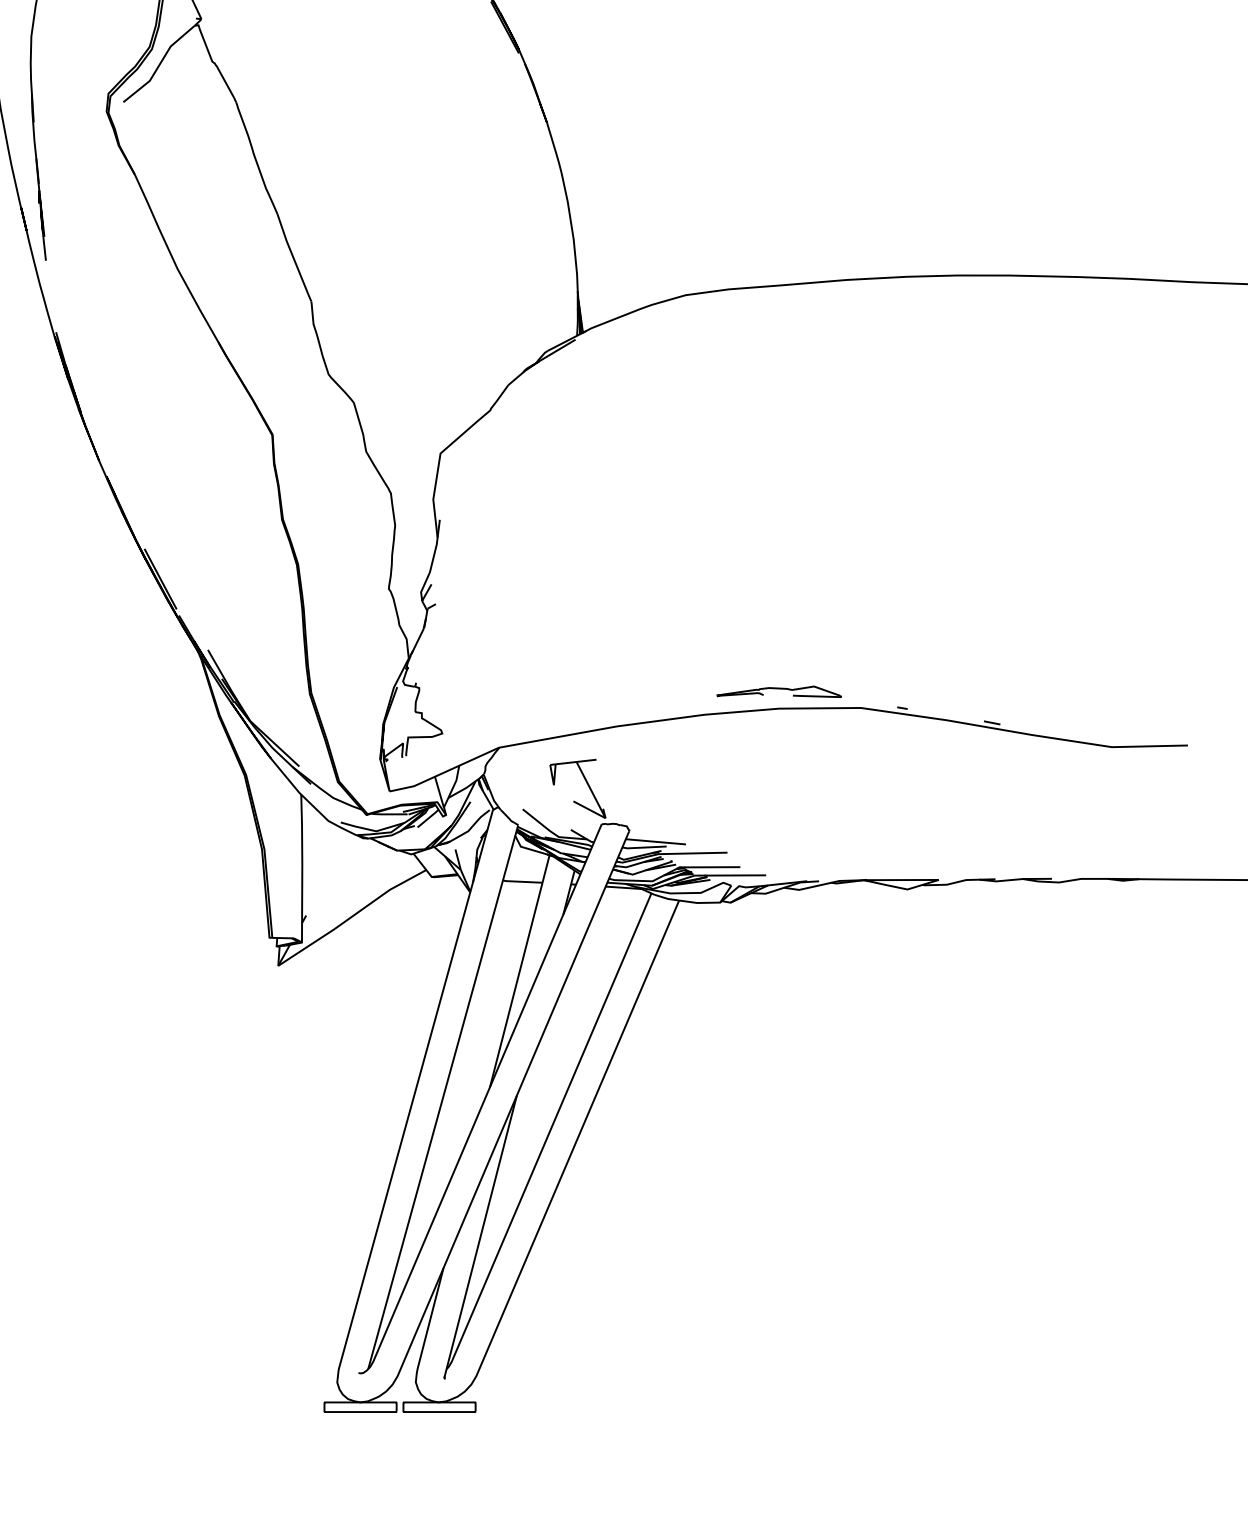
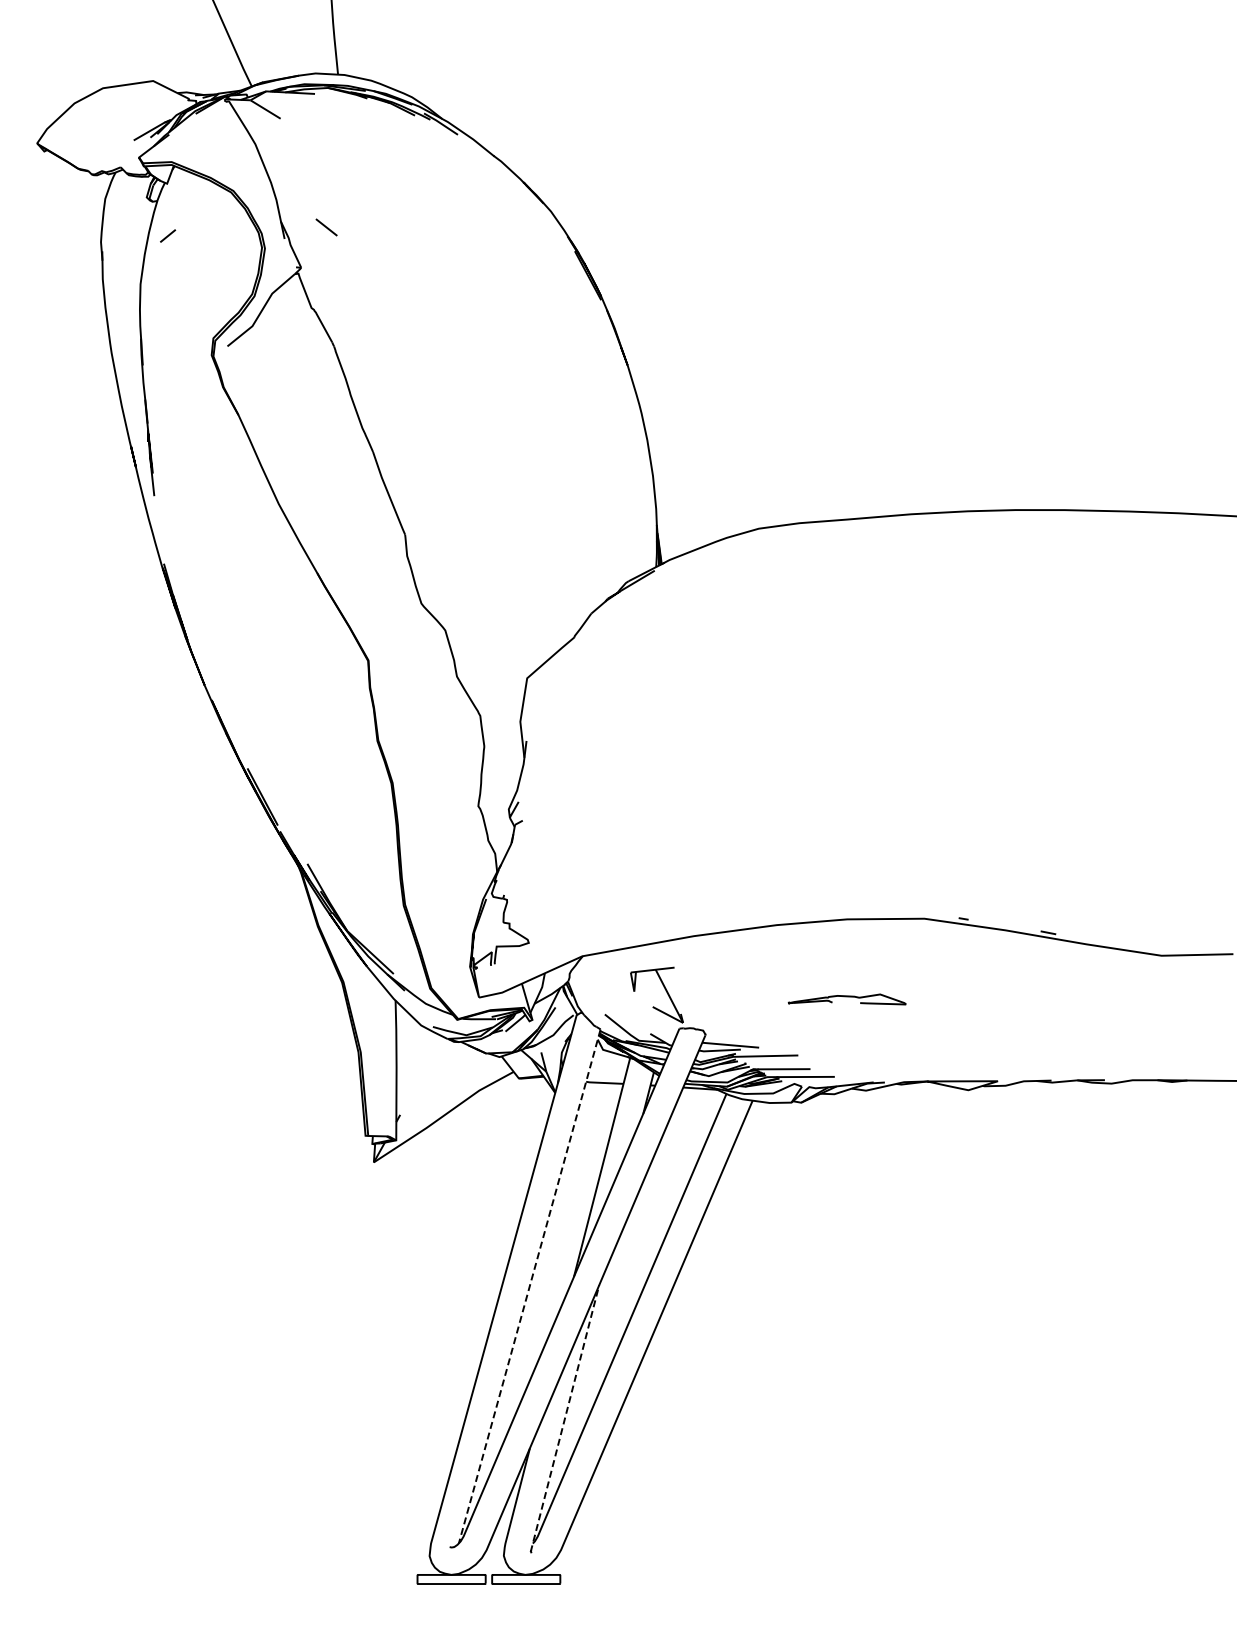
part: (778, 691) -> (846, 999), moved
line: (442, 1097) -> (529, 1286), solid -> dashed
line: (480, 1236) -> (564, 1418), solid -> dashed

